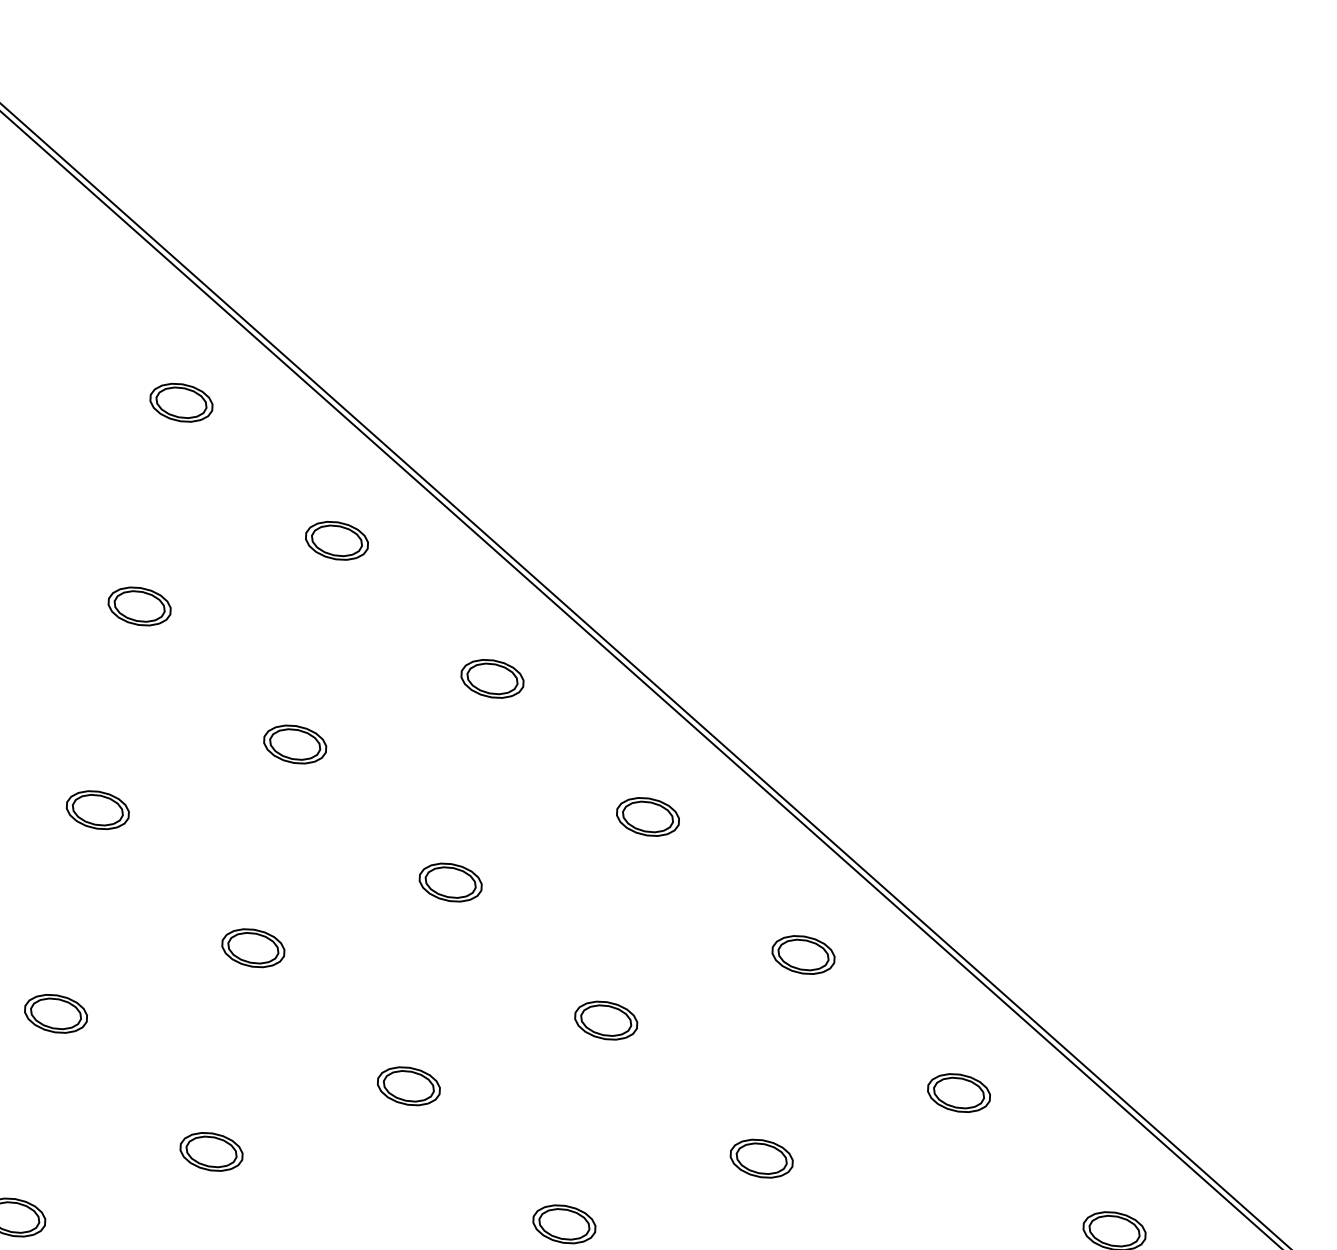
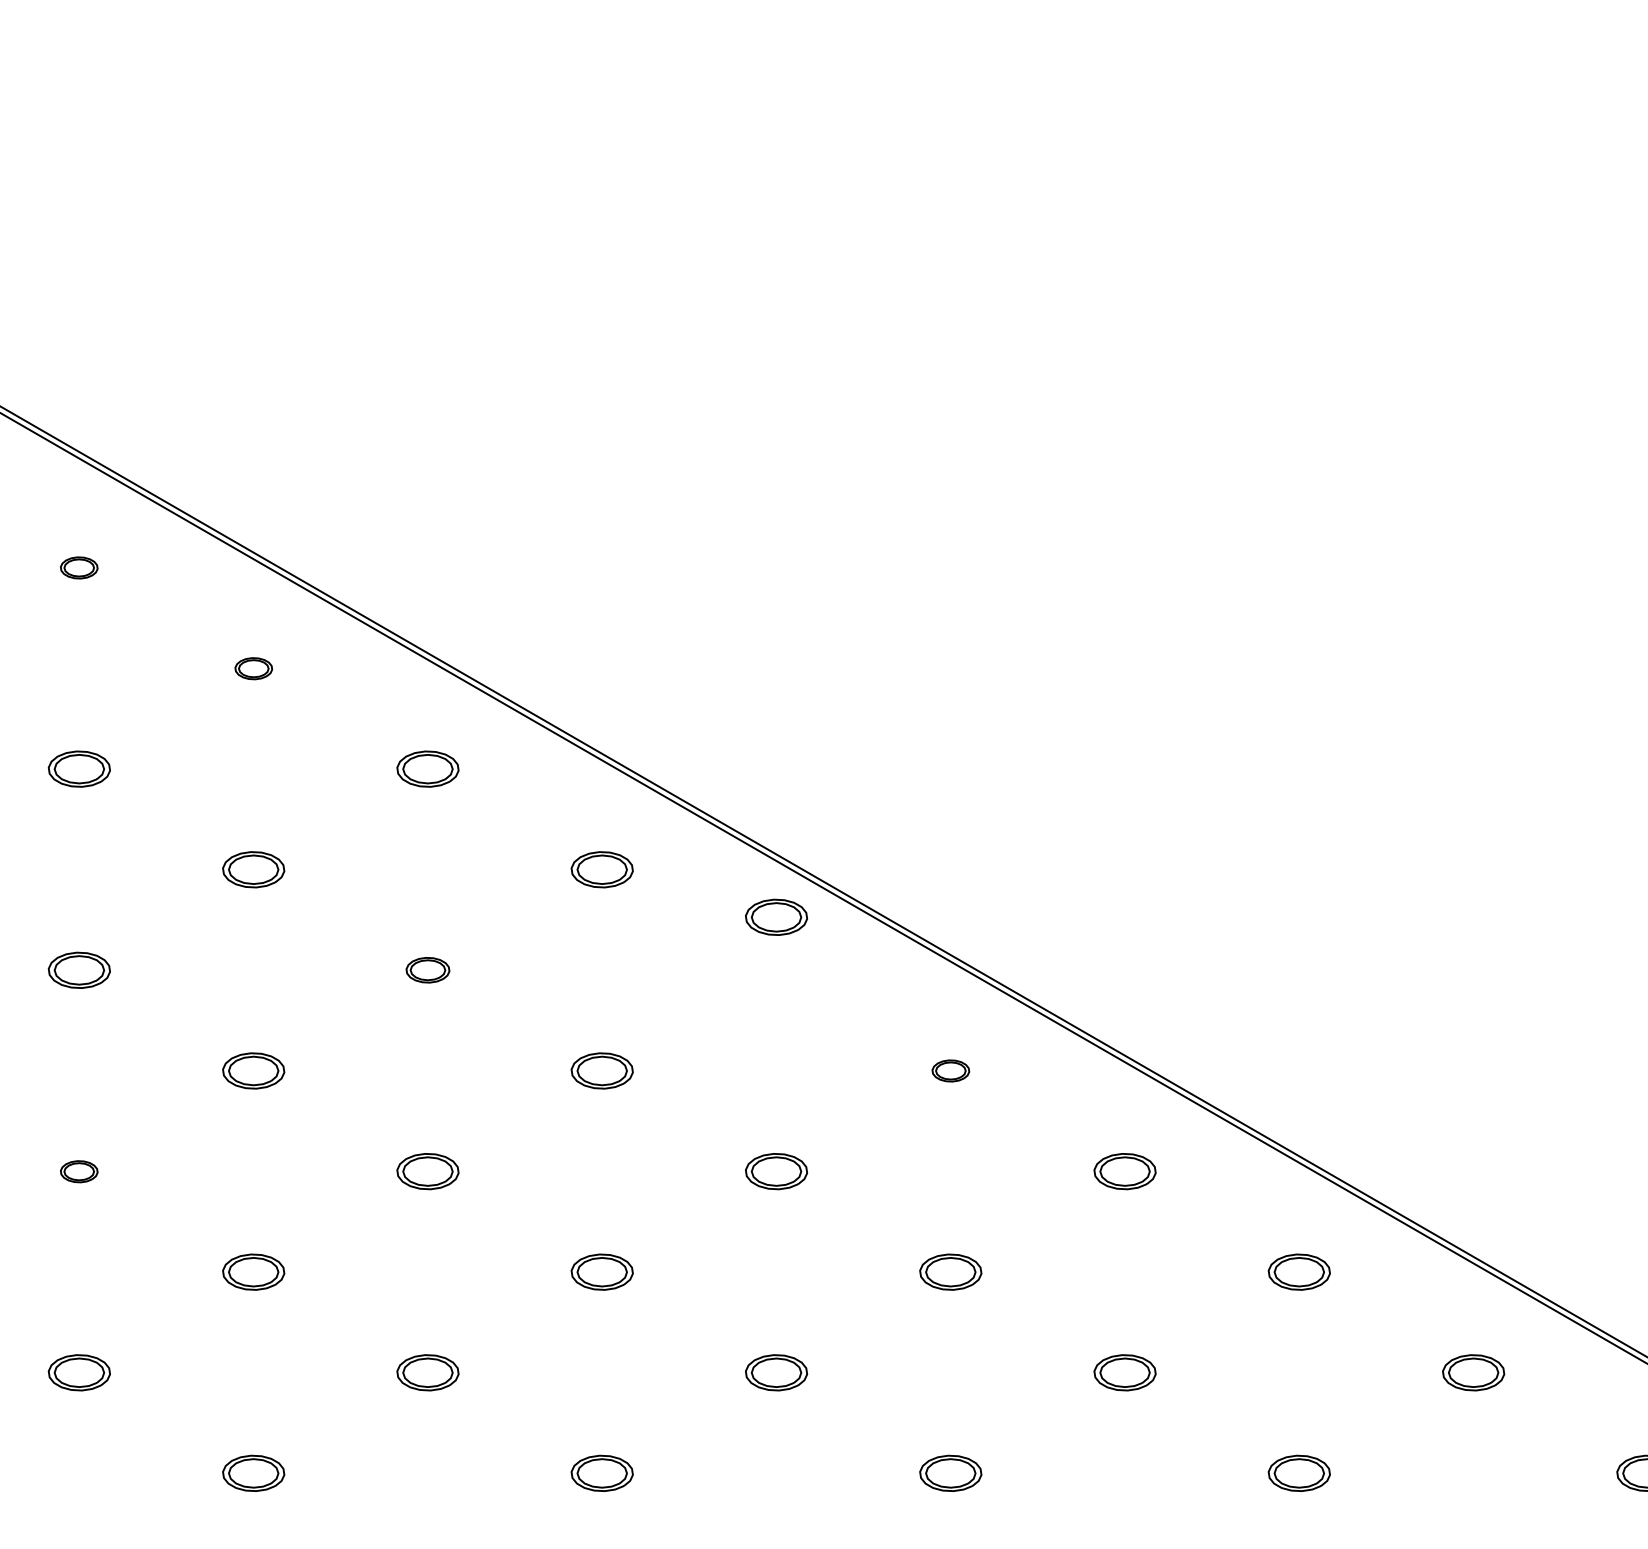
part: (180, 402) -> (78, 567), size x0.6
part: (336, 540) -> (253, 668), size x0.6
part: (450, 881) -> (427, 969), size x0.7
part: (803, 954) -> (776, 916), moved
part: (55, 1013) -> (78, 1171), size x0.6
part: (958, 1092) -> (950, 1070), size x0.6

